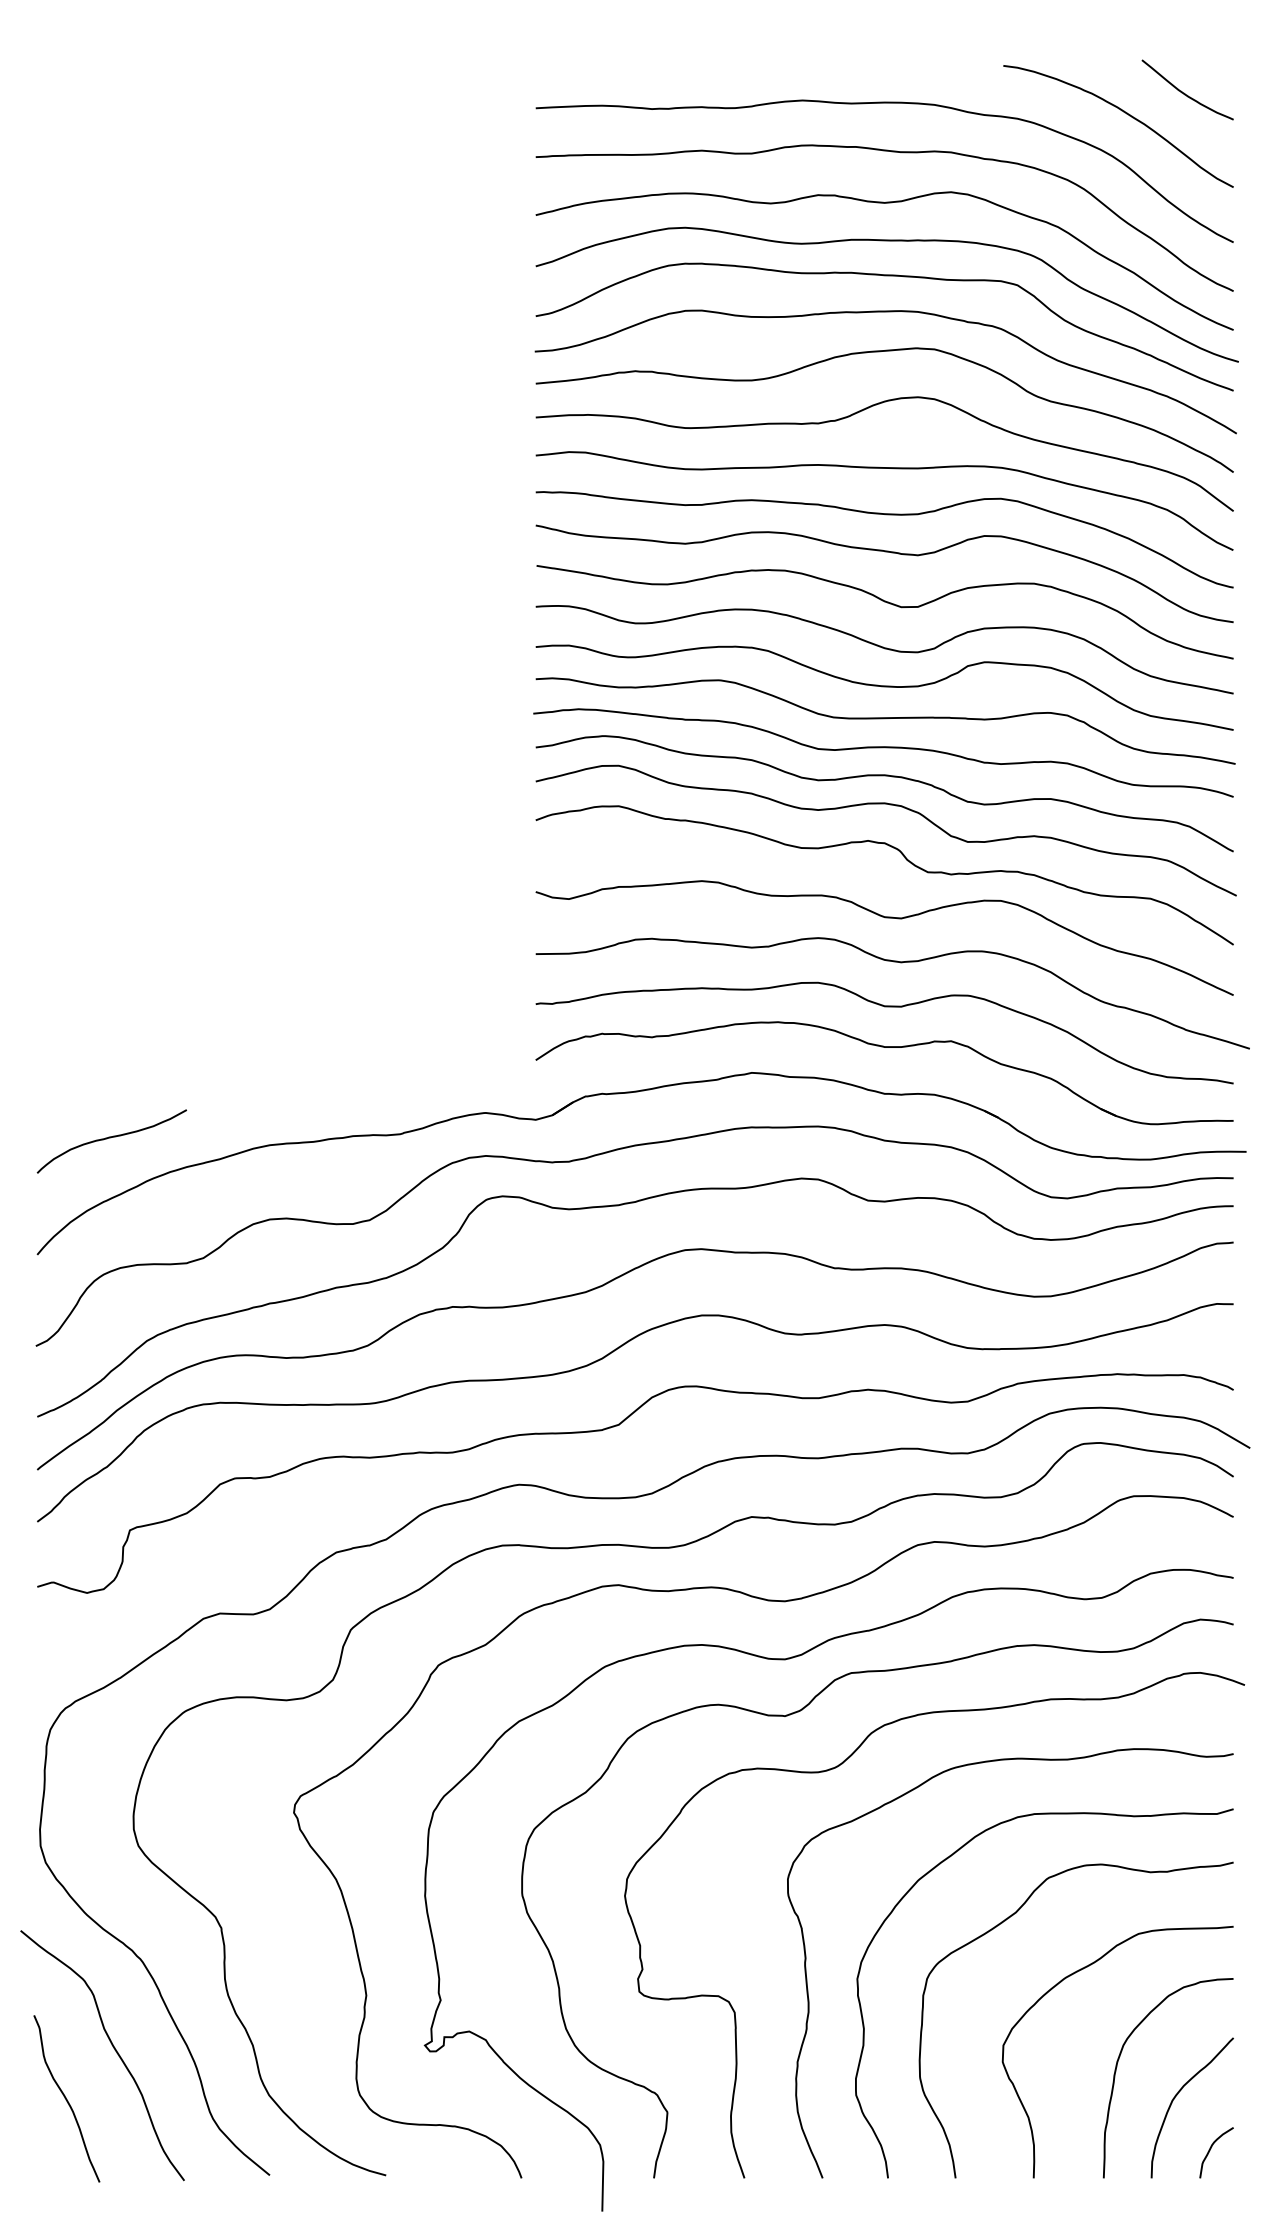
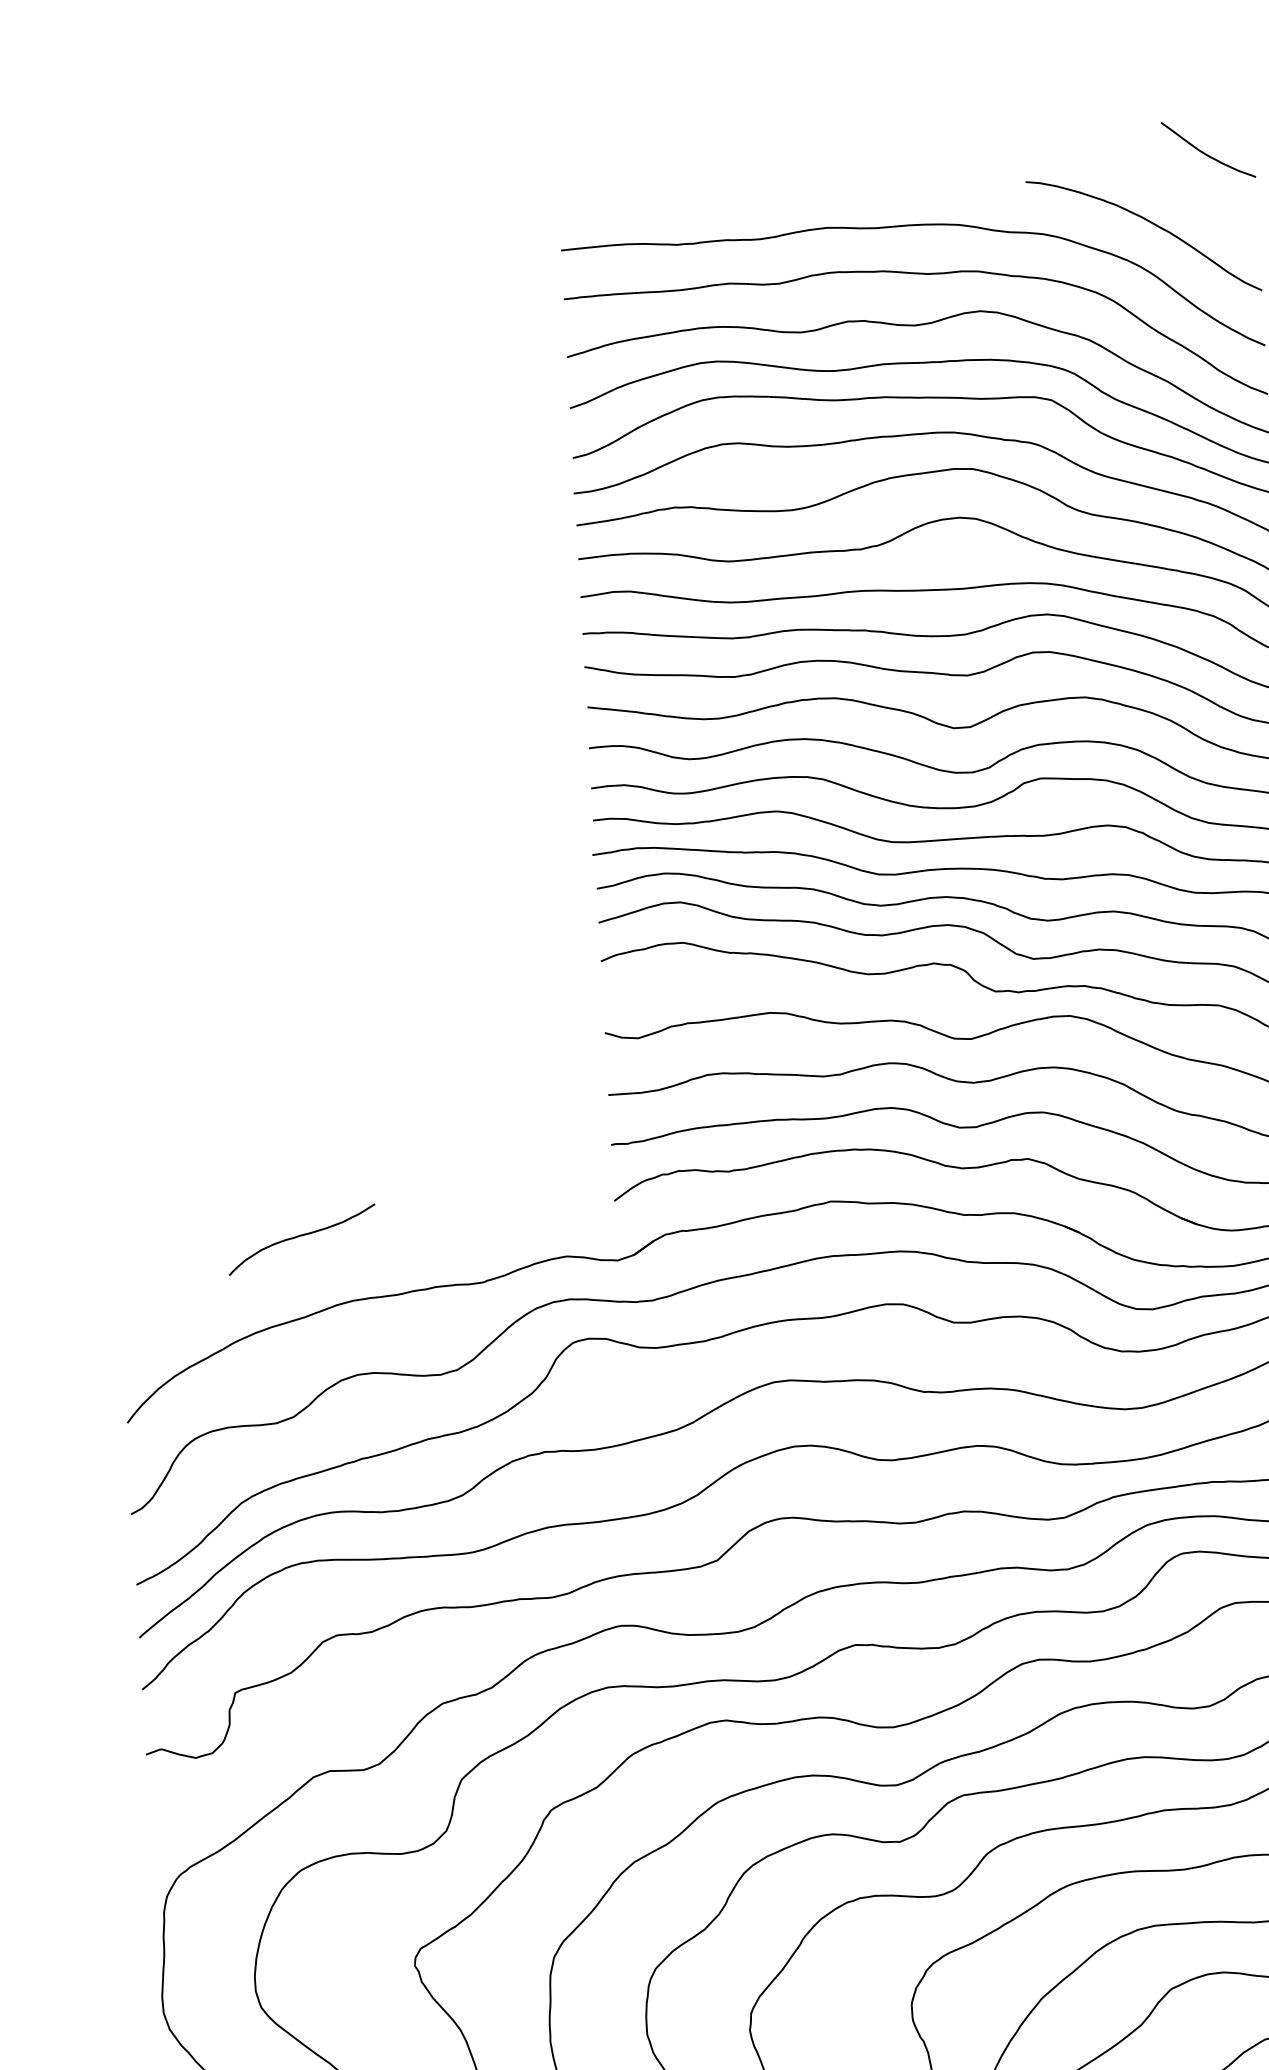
curve: (1184, 92) -> (1205, 152), moved
curve: (110, 1138) -> (300, 1236), moved

